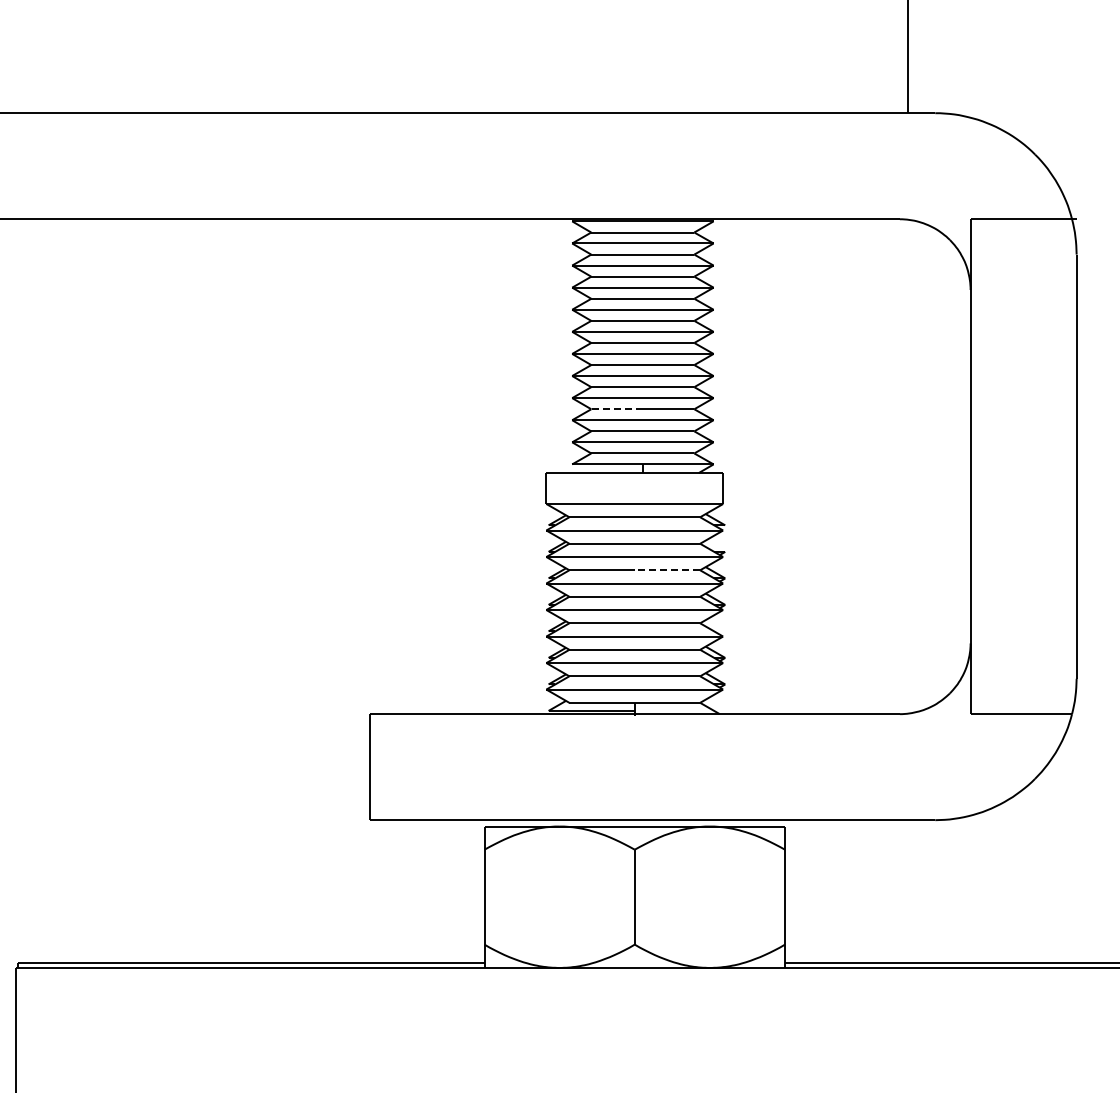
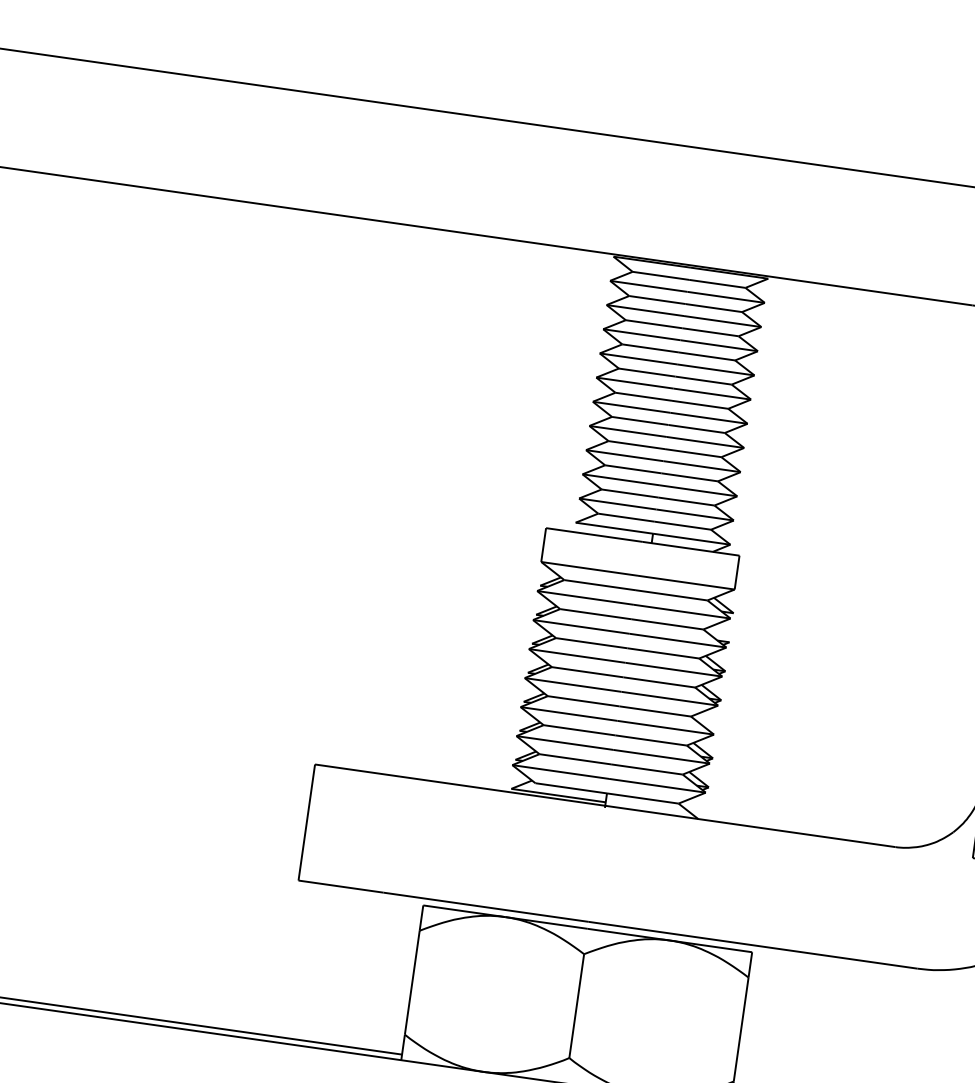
line: (617, 409) -> (633, 469), dashed -> solid
line: (667, 570) -> (663, 653), dashed -> solid

